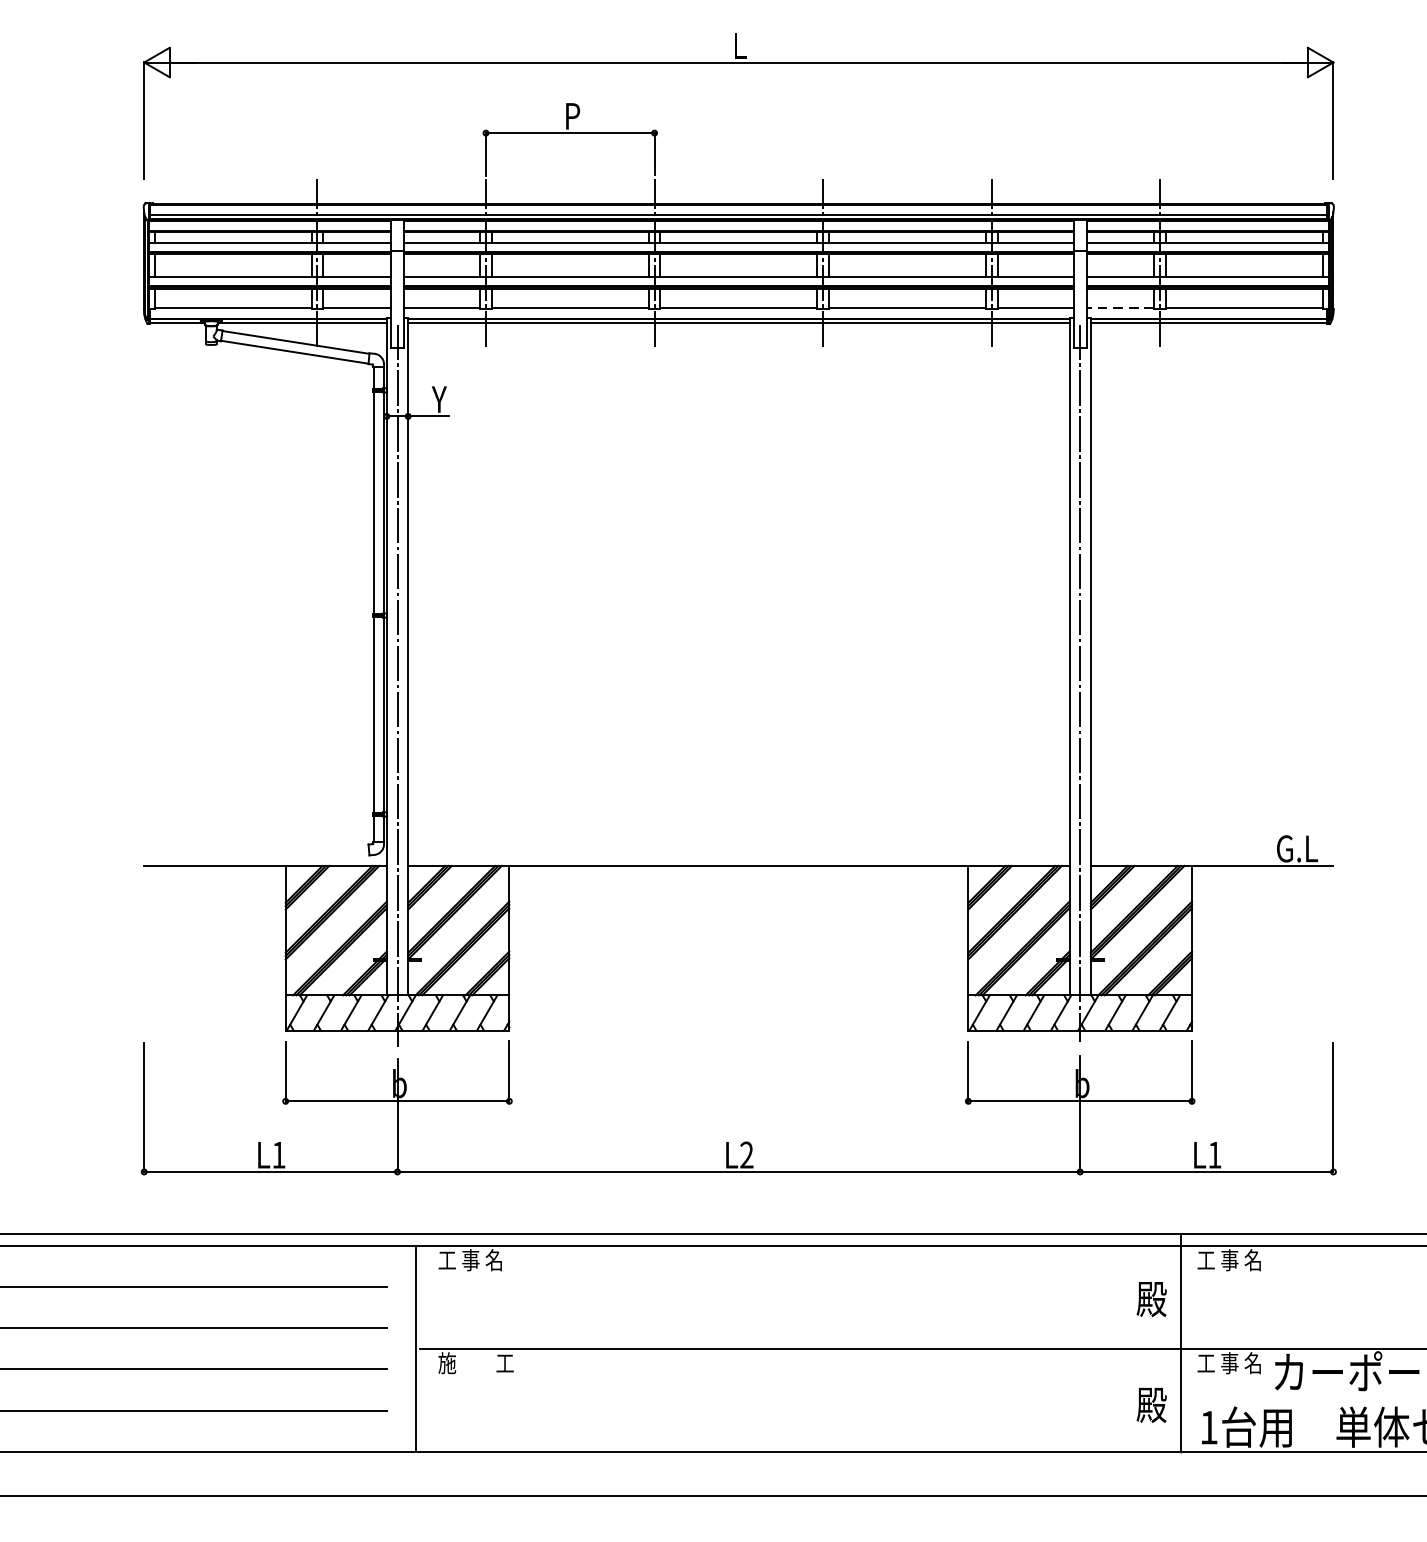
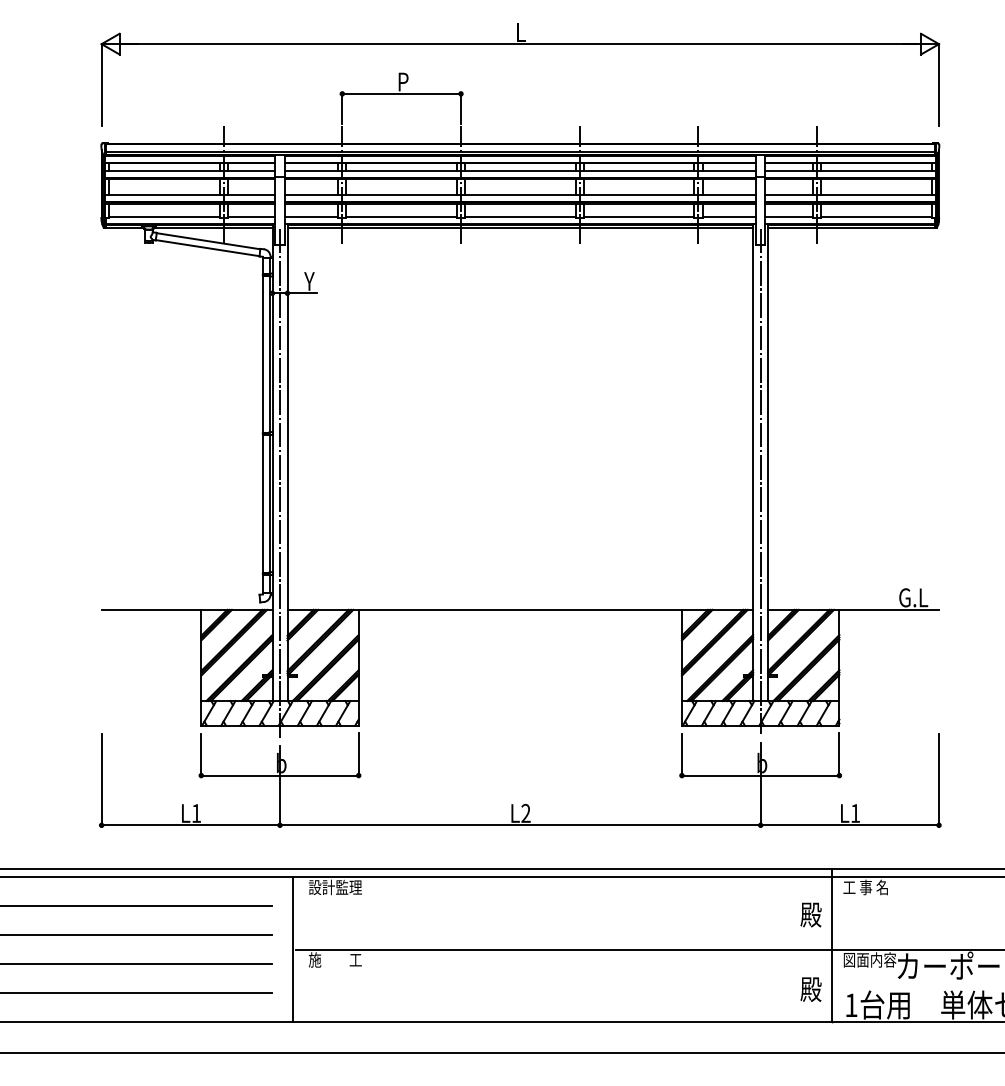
line: (1121, 308) -> (789, 217), dashed -> solid
text: (474, 1260) -> (334, 887), 工 事 名 -> 設計監理
text: (1234, 1362) -> (869, 959), 工 事 名 -> 図面内容

